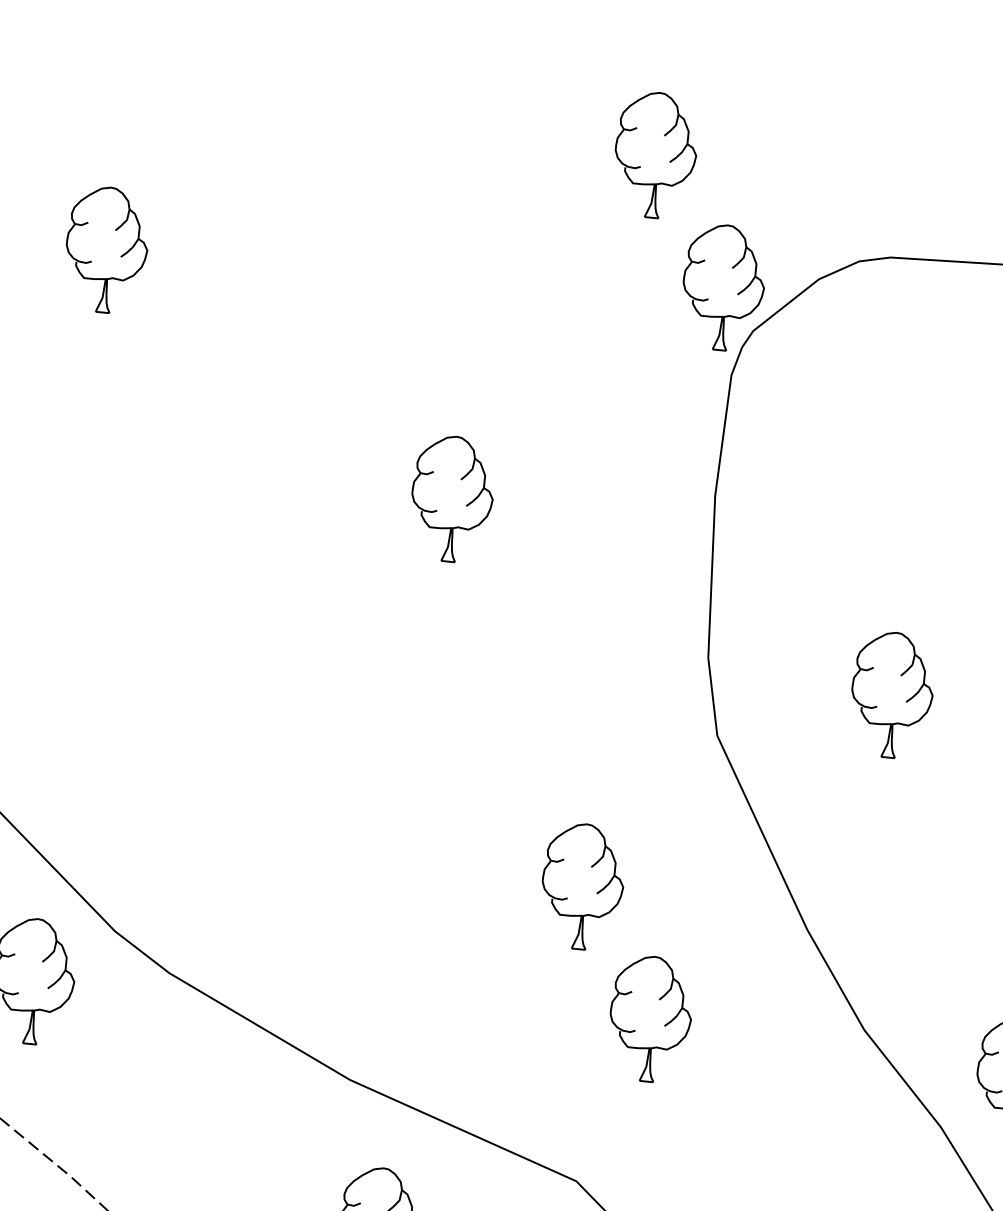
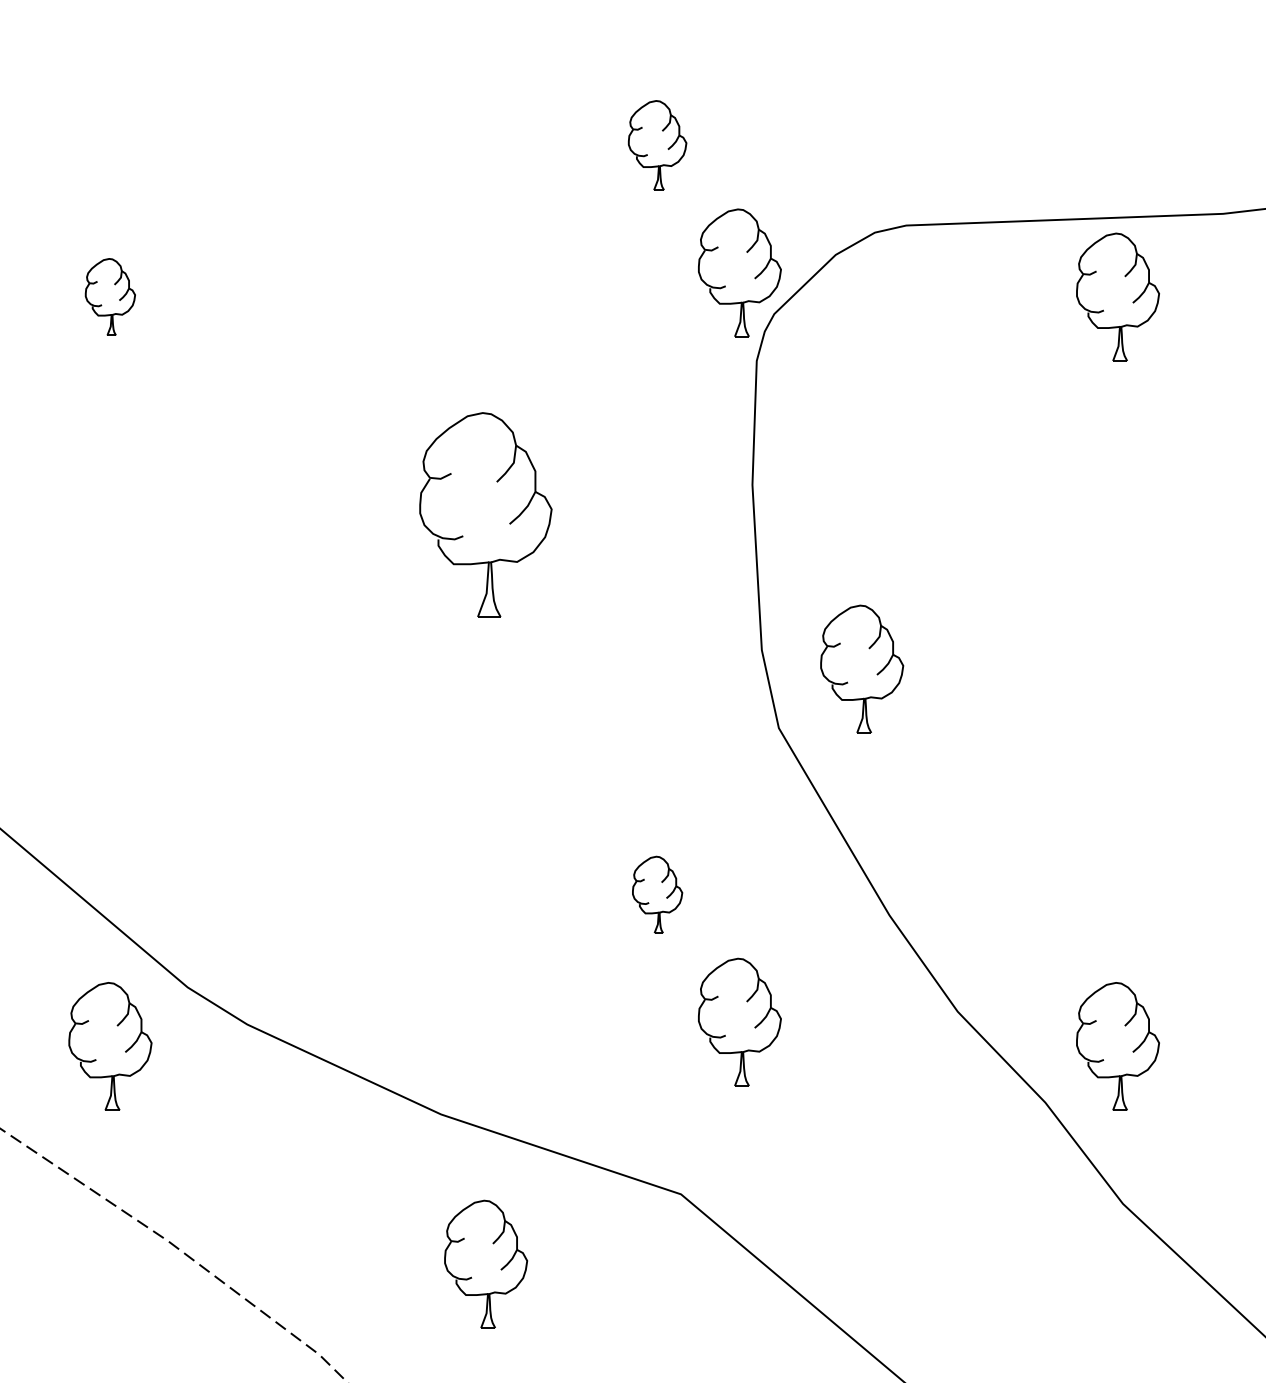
part: (655, 155) -> (657, 145), size x0.7
part: (106, 249) -> (110, 296), size x0.6
part: (452, 498) -> (486, 514), size x1.6
part: (892, 694) -> (862, 668), moved
part: (582, 886) -> (657, 894), size x0.6

